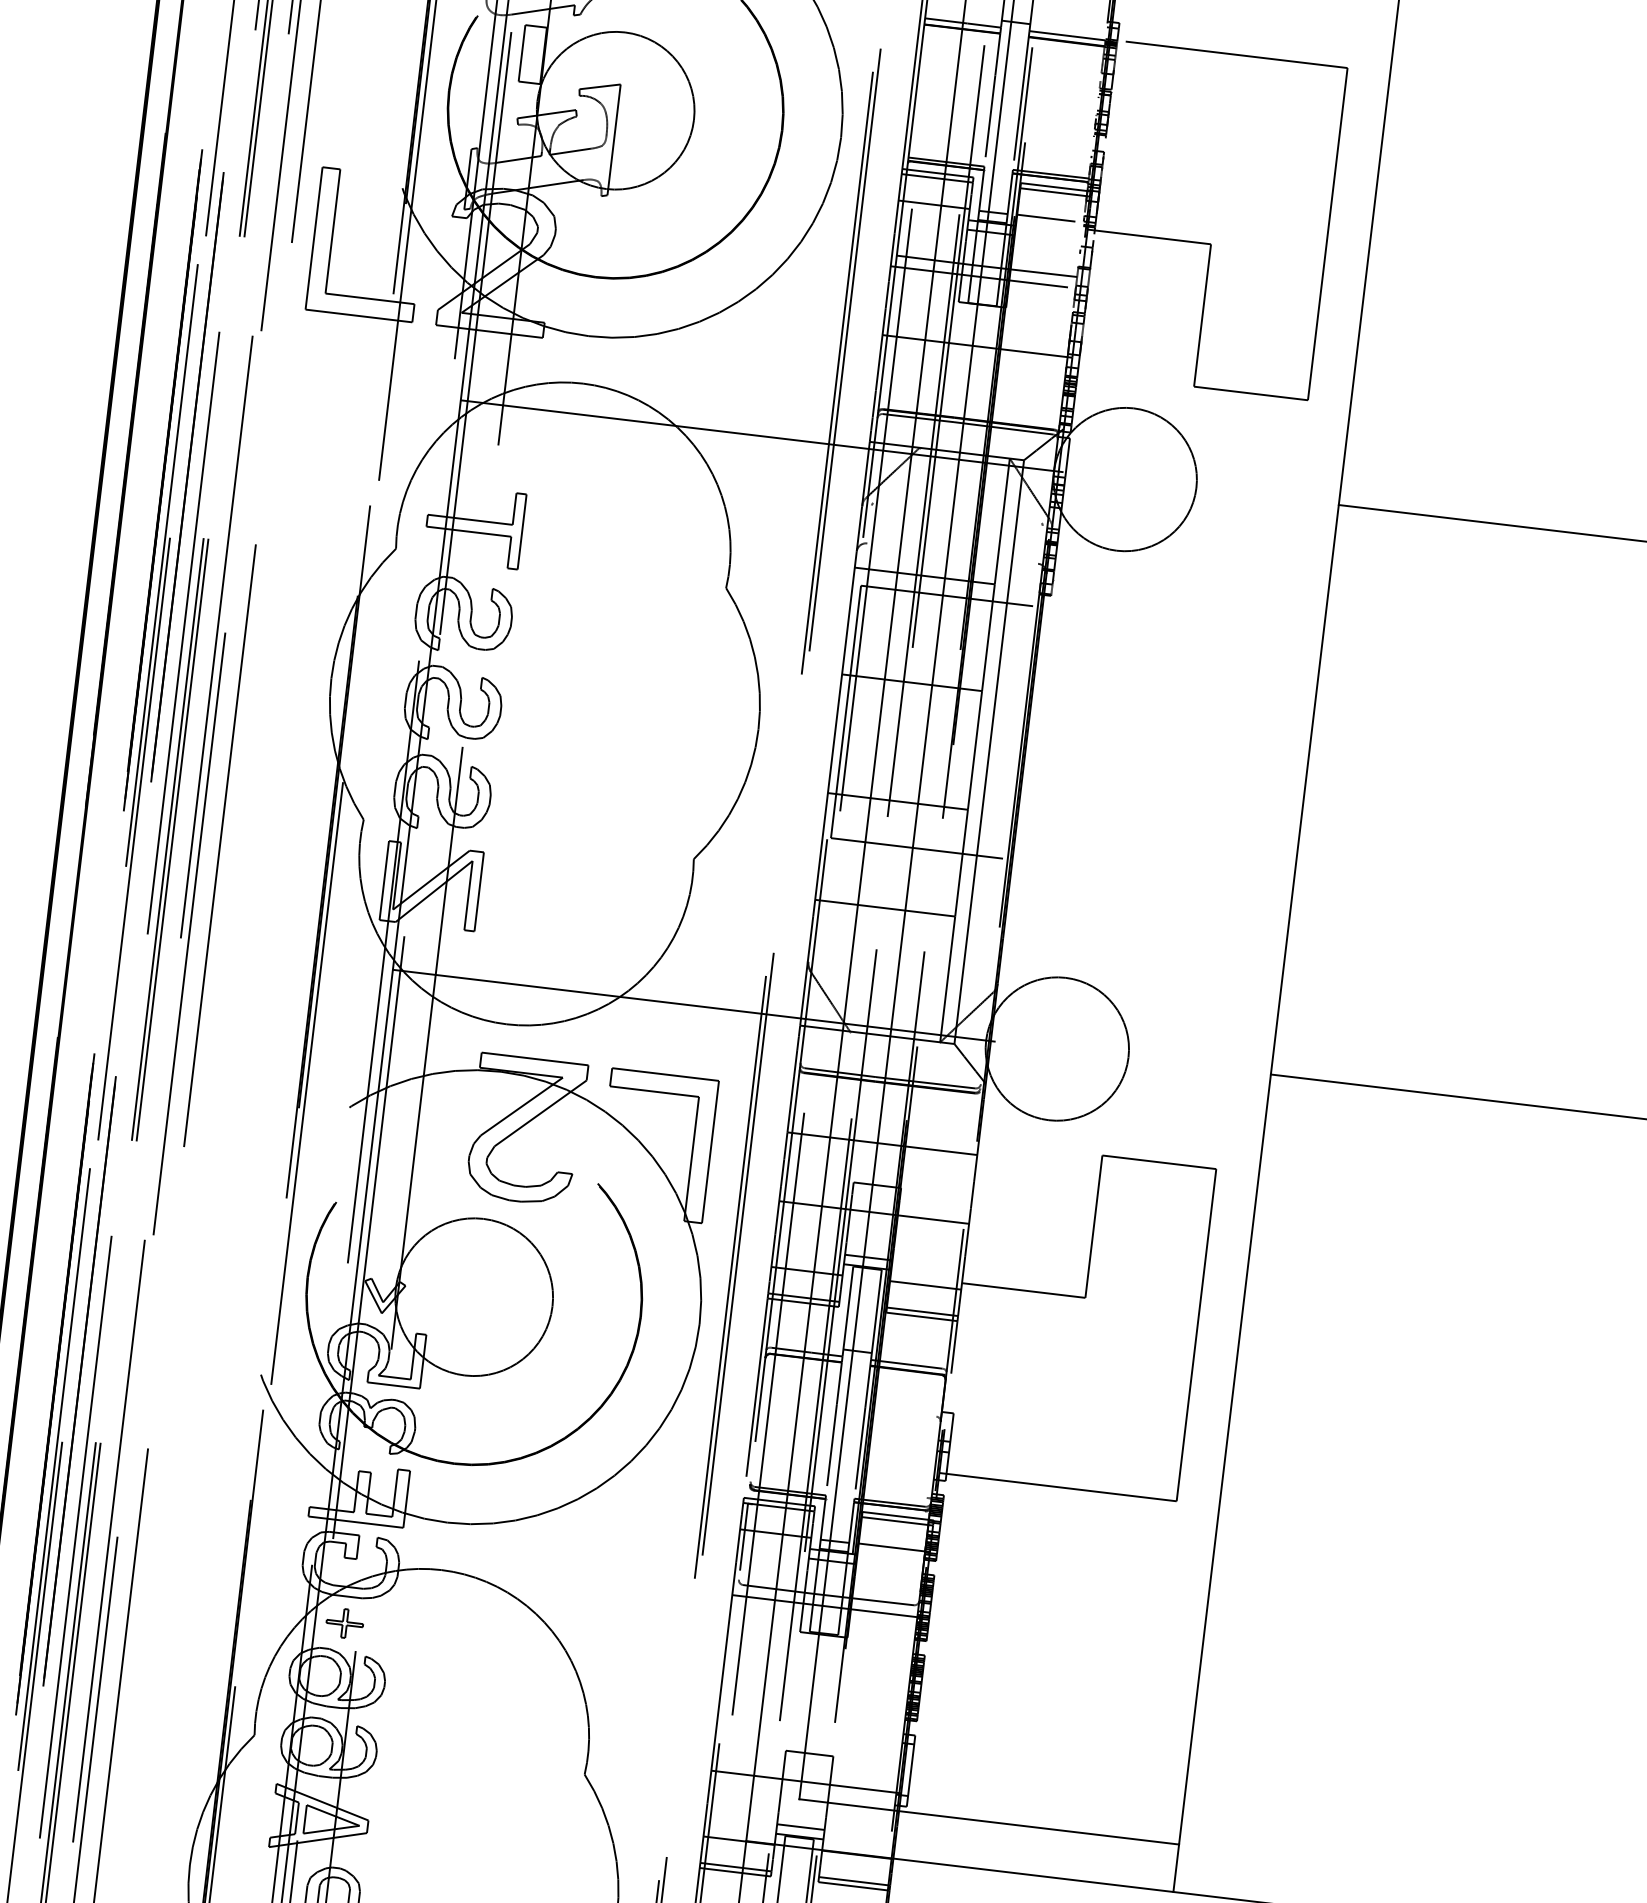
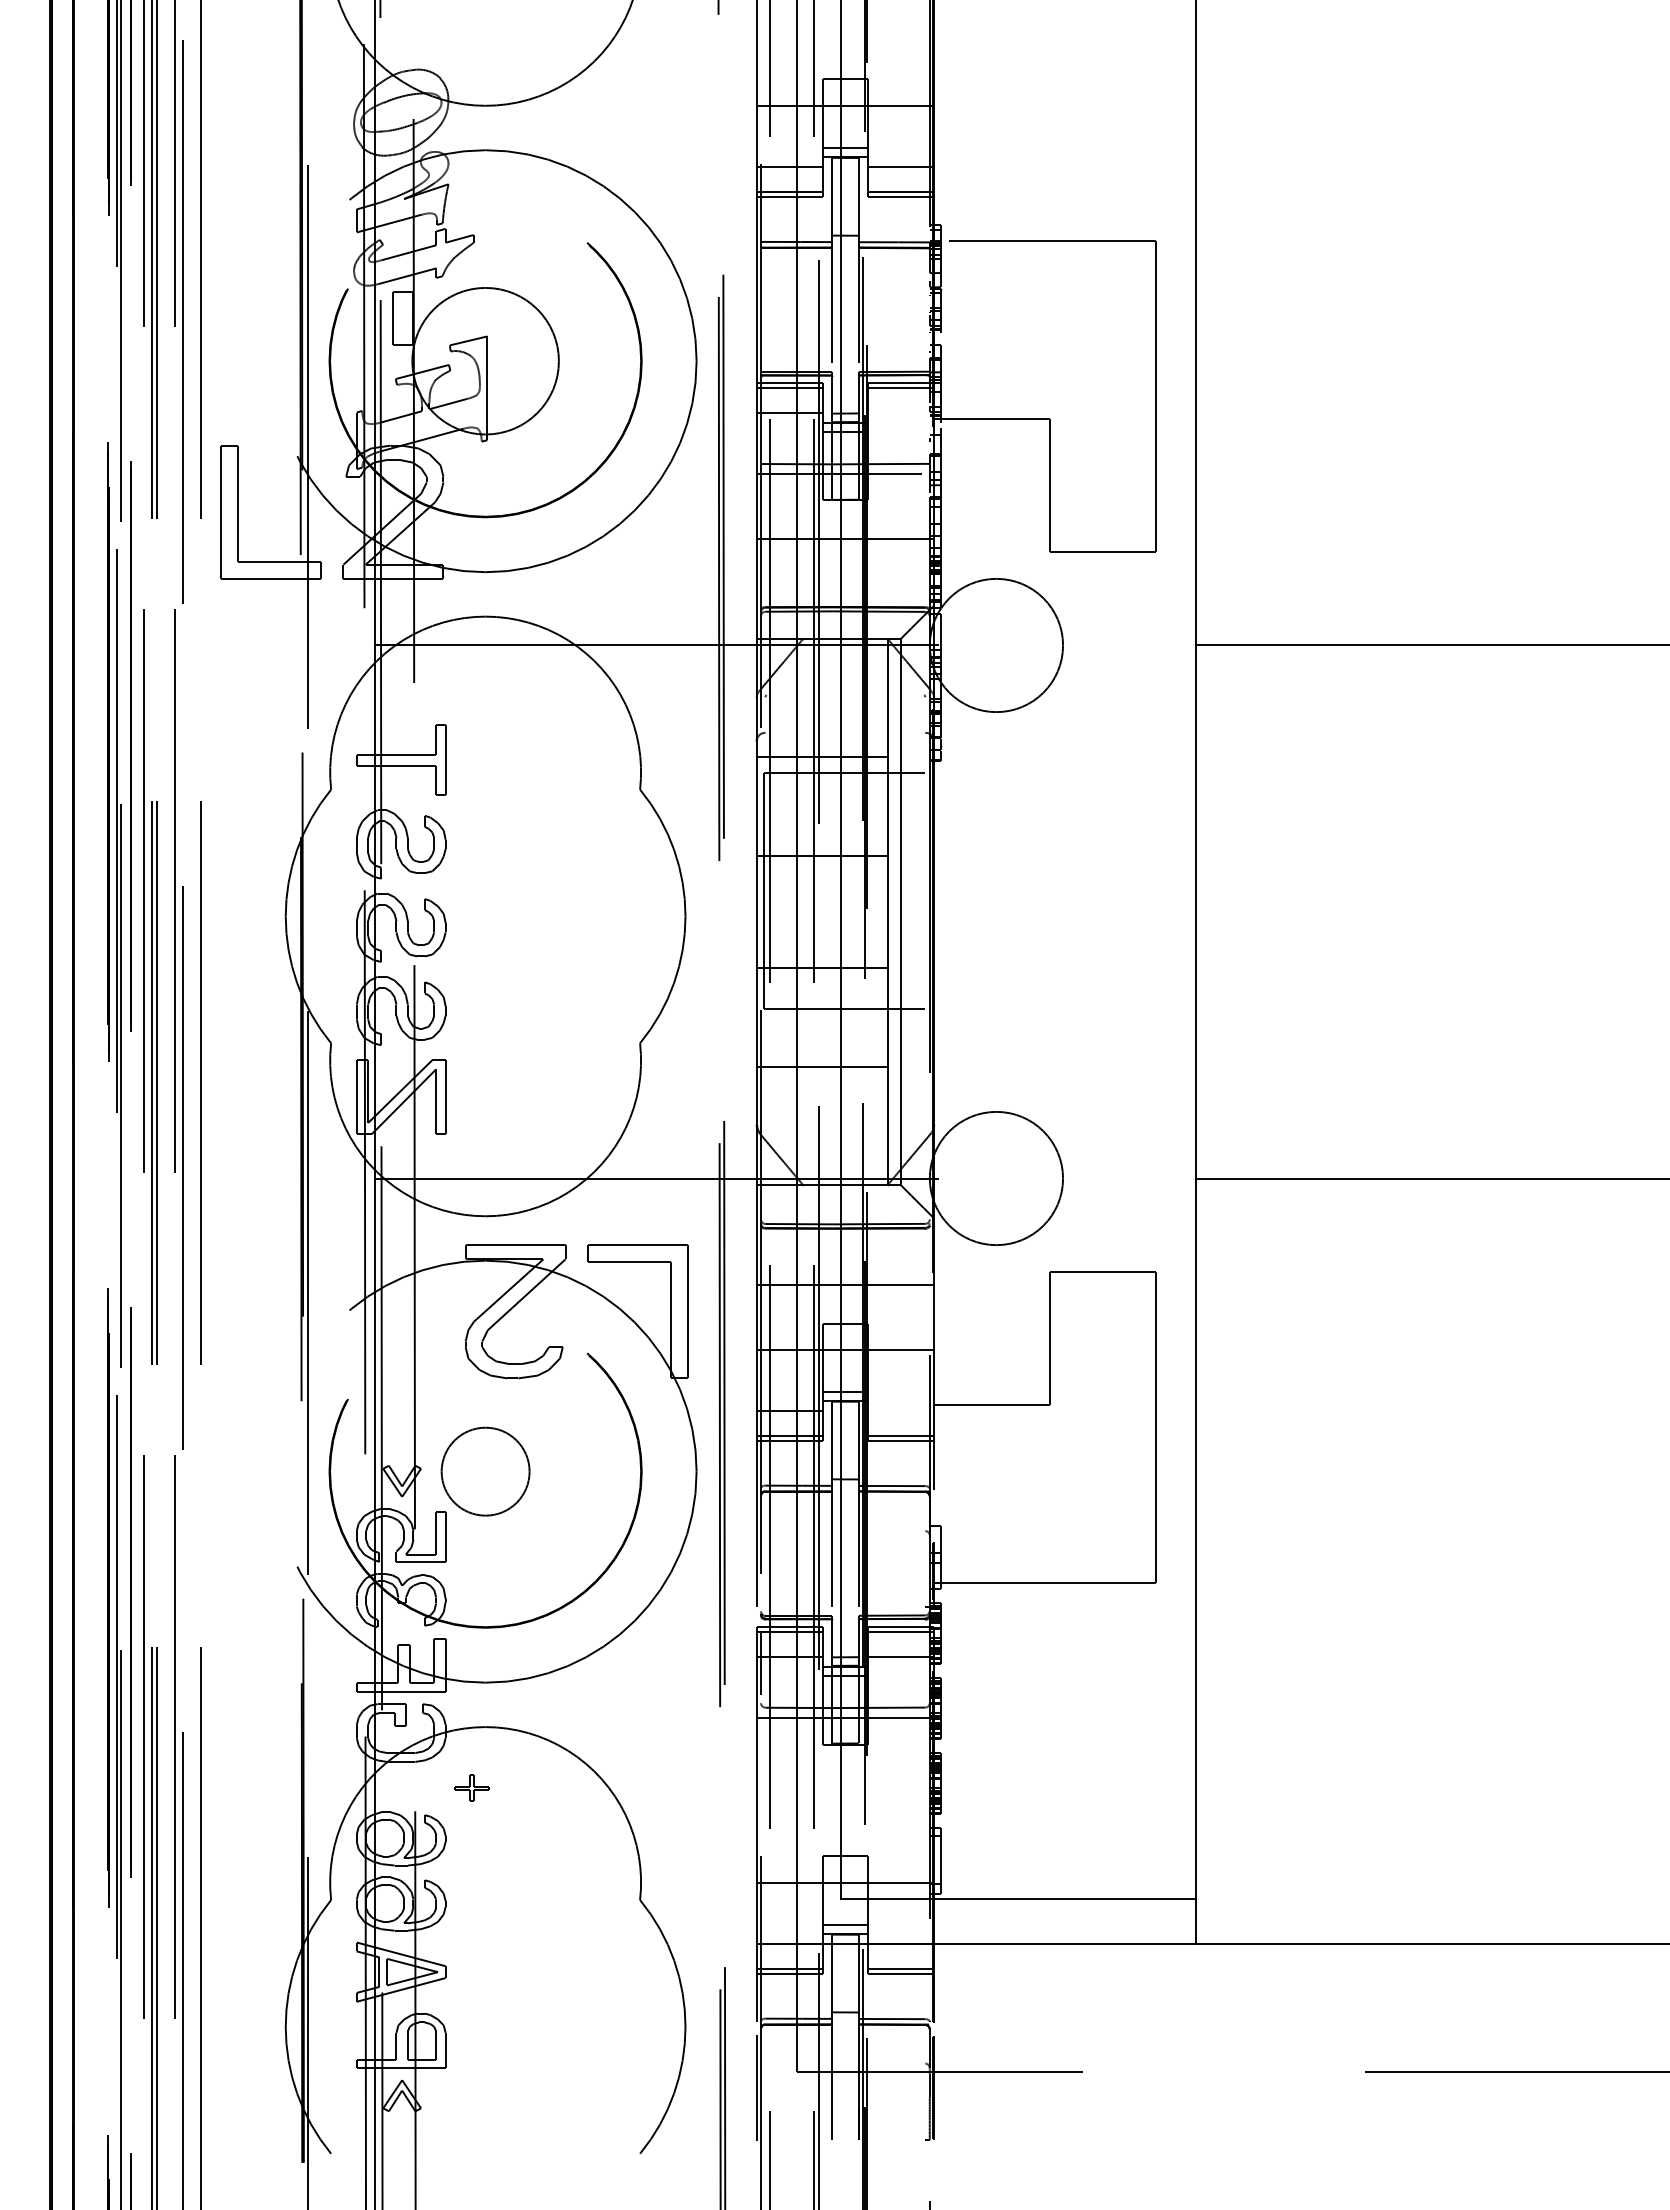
line: (1046, 217) -> (894, 412), removed
line: (925, 1285) -> (900, 1411), removed
circle: (474, 1296) -> (485, 1471), size x0.6
part: (344, 1622) -> (471, 1787), moved

